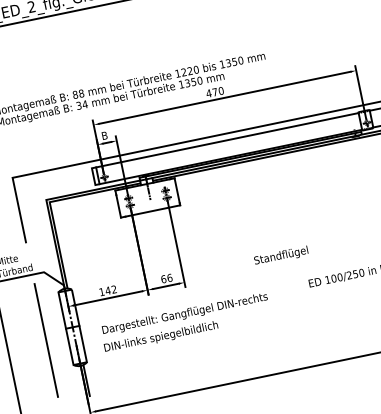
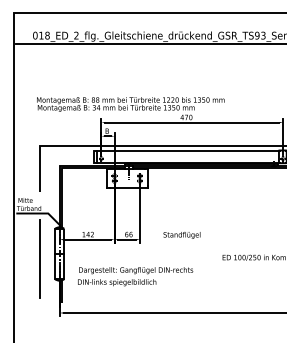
text: (280, 256) -> (181, 235), moved
text: (185, 322) -> (135, 276), moved

